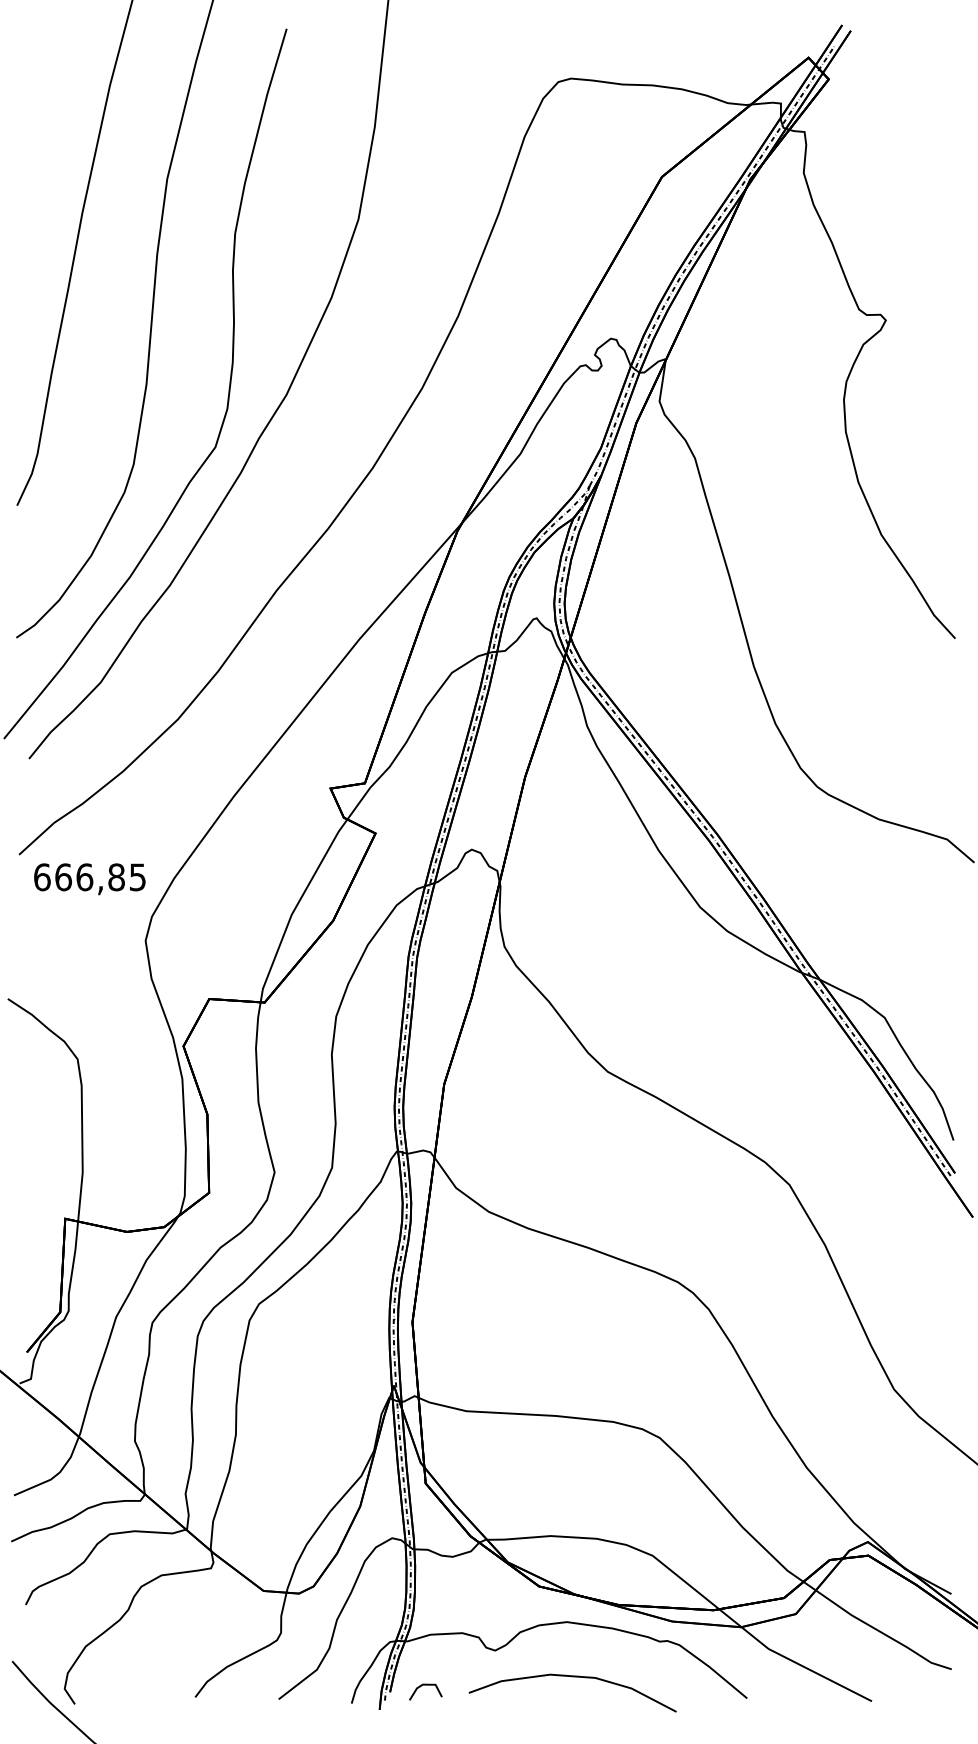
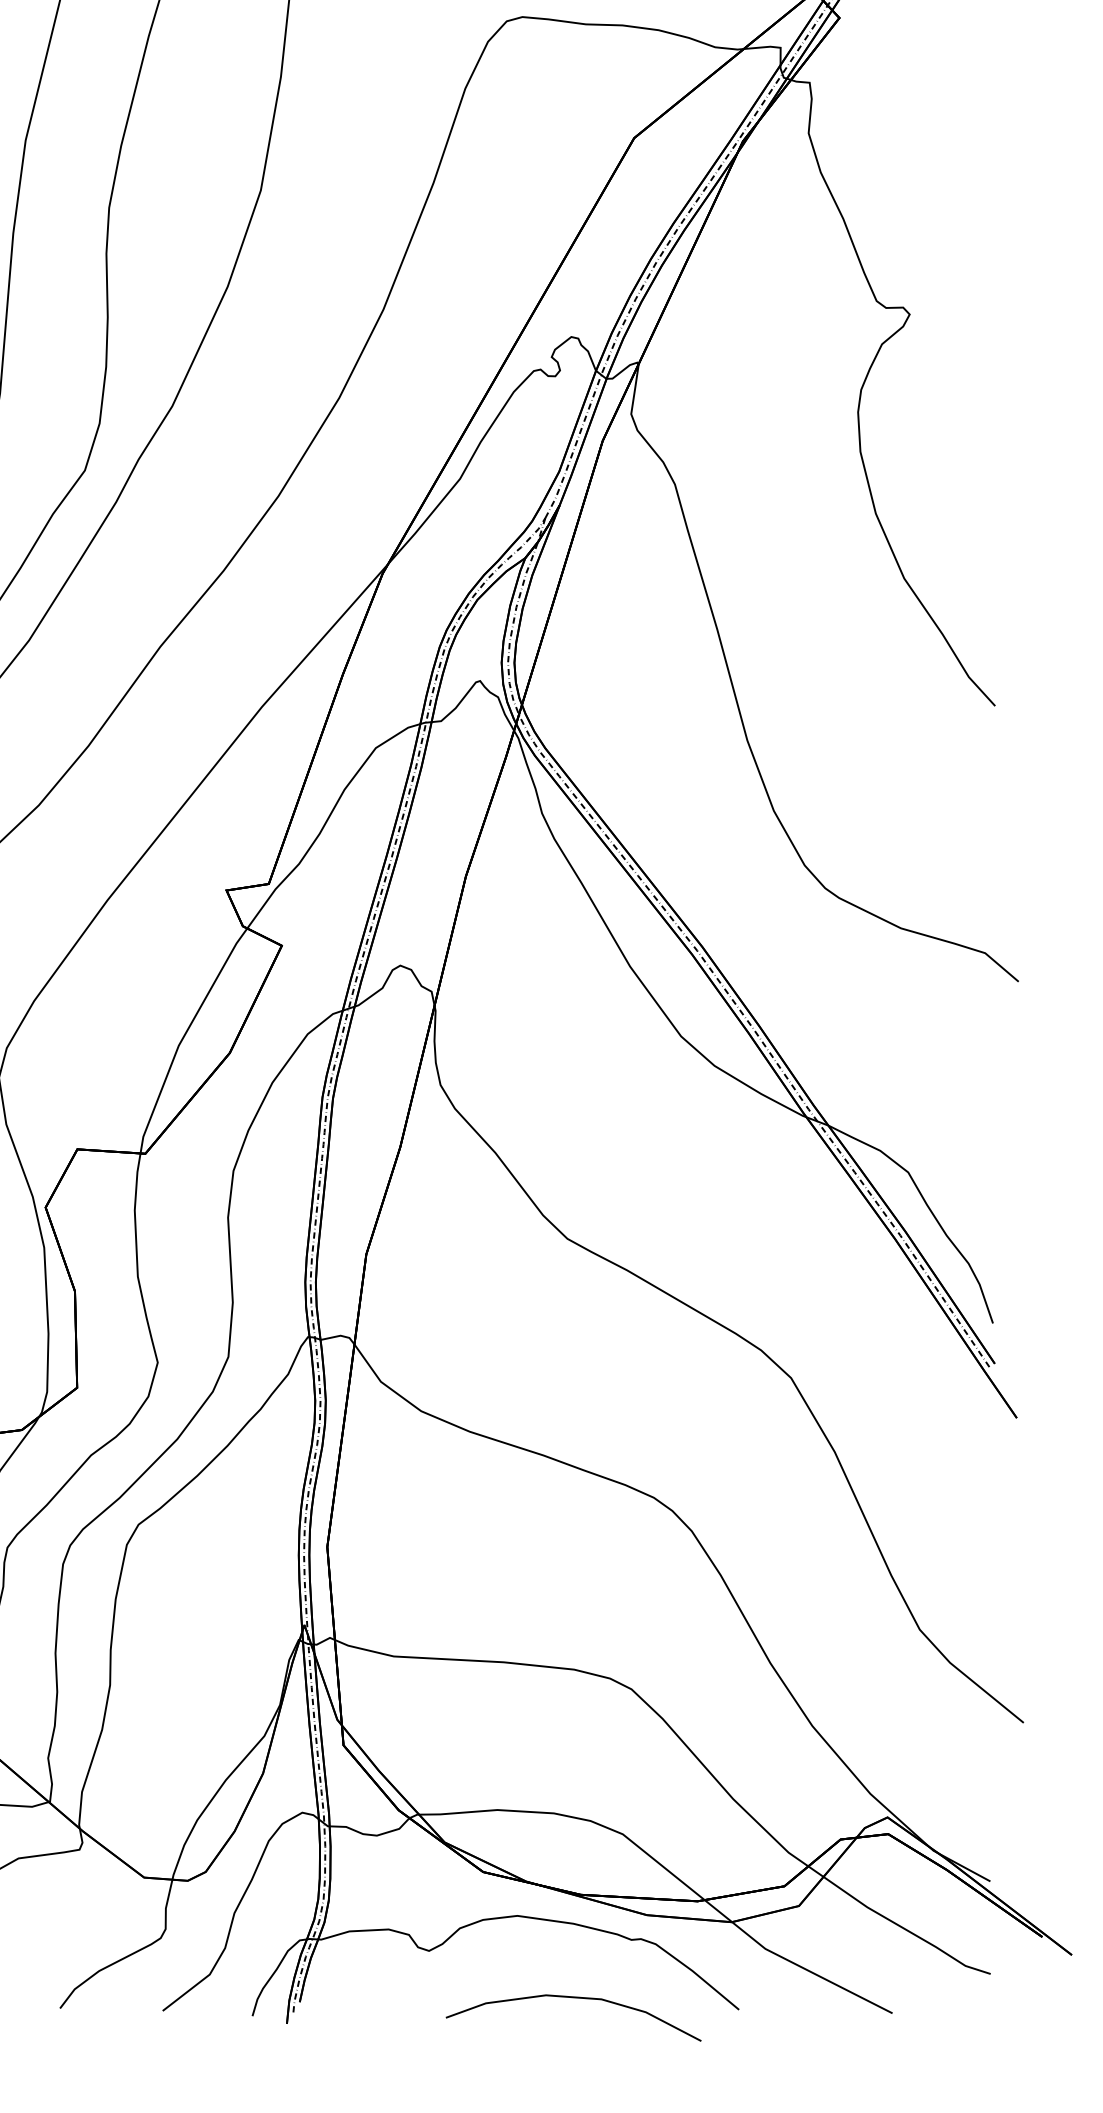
curve: (572, 1677) -> (573, 1998), moved
line: (425, 1685) -> (343, 1993), removed

